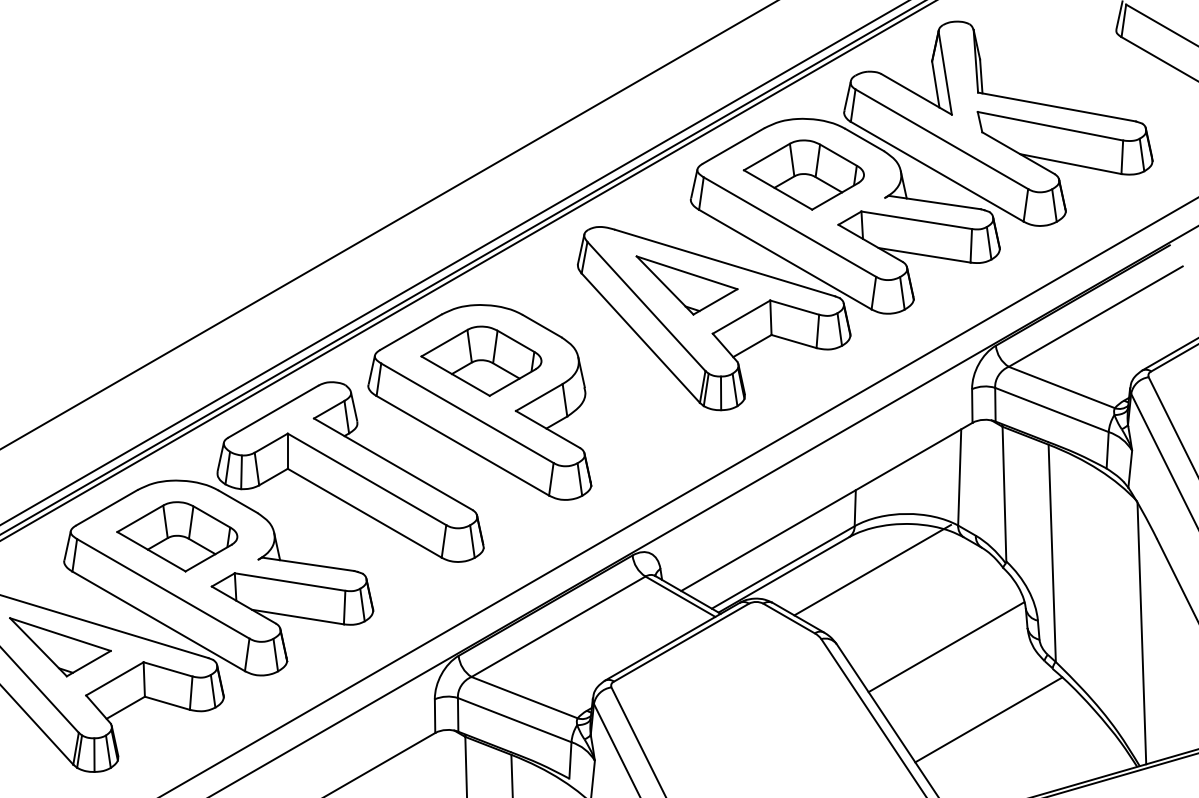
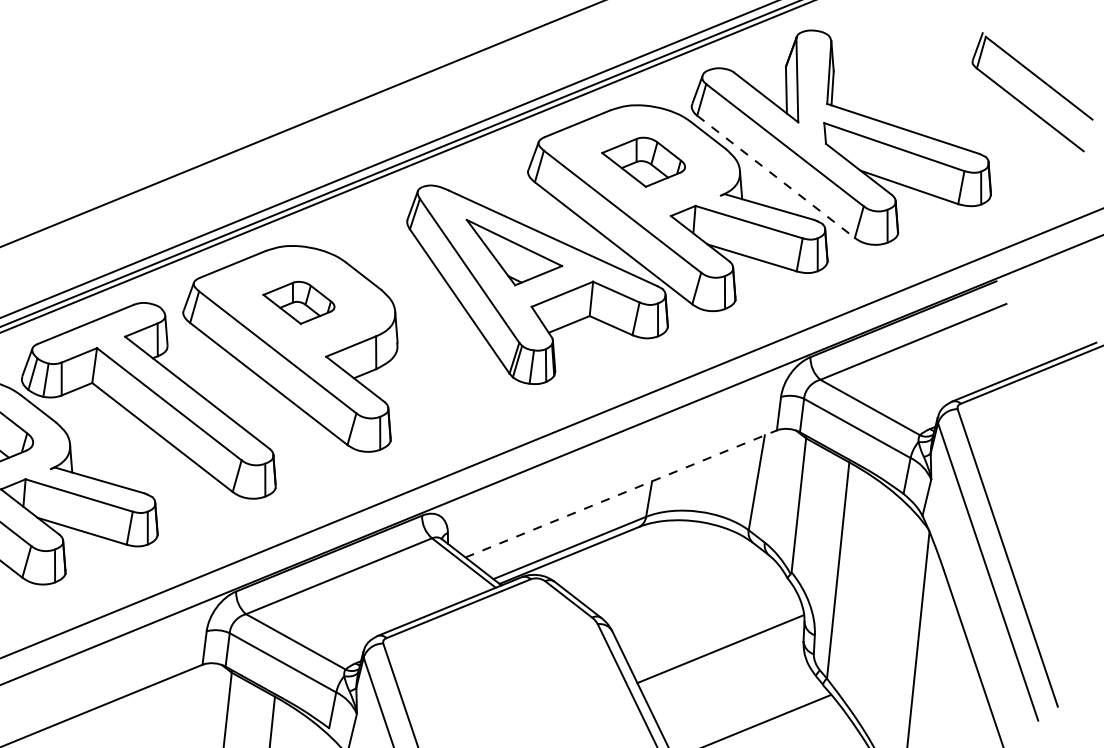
line: (937, 171) -> (776, 176), solid -> dashed
part: (803, 174) -> (643, 161), size x0.7
part: (481, 360) -> (298, 301), size x0.6
line: (827, 506) -> (621, 493), solid -> dashed
line: (872, 569) -> (657, 562), removed

